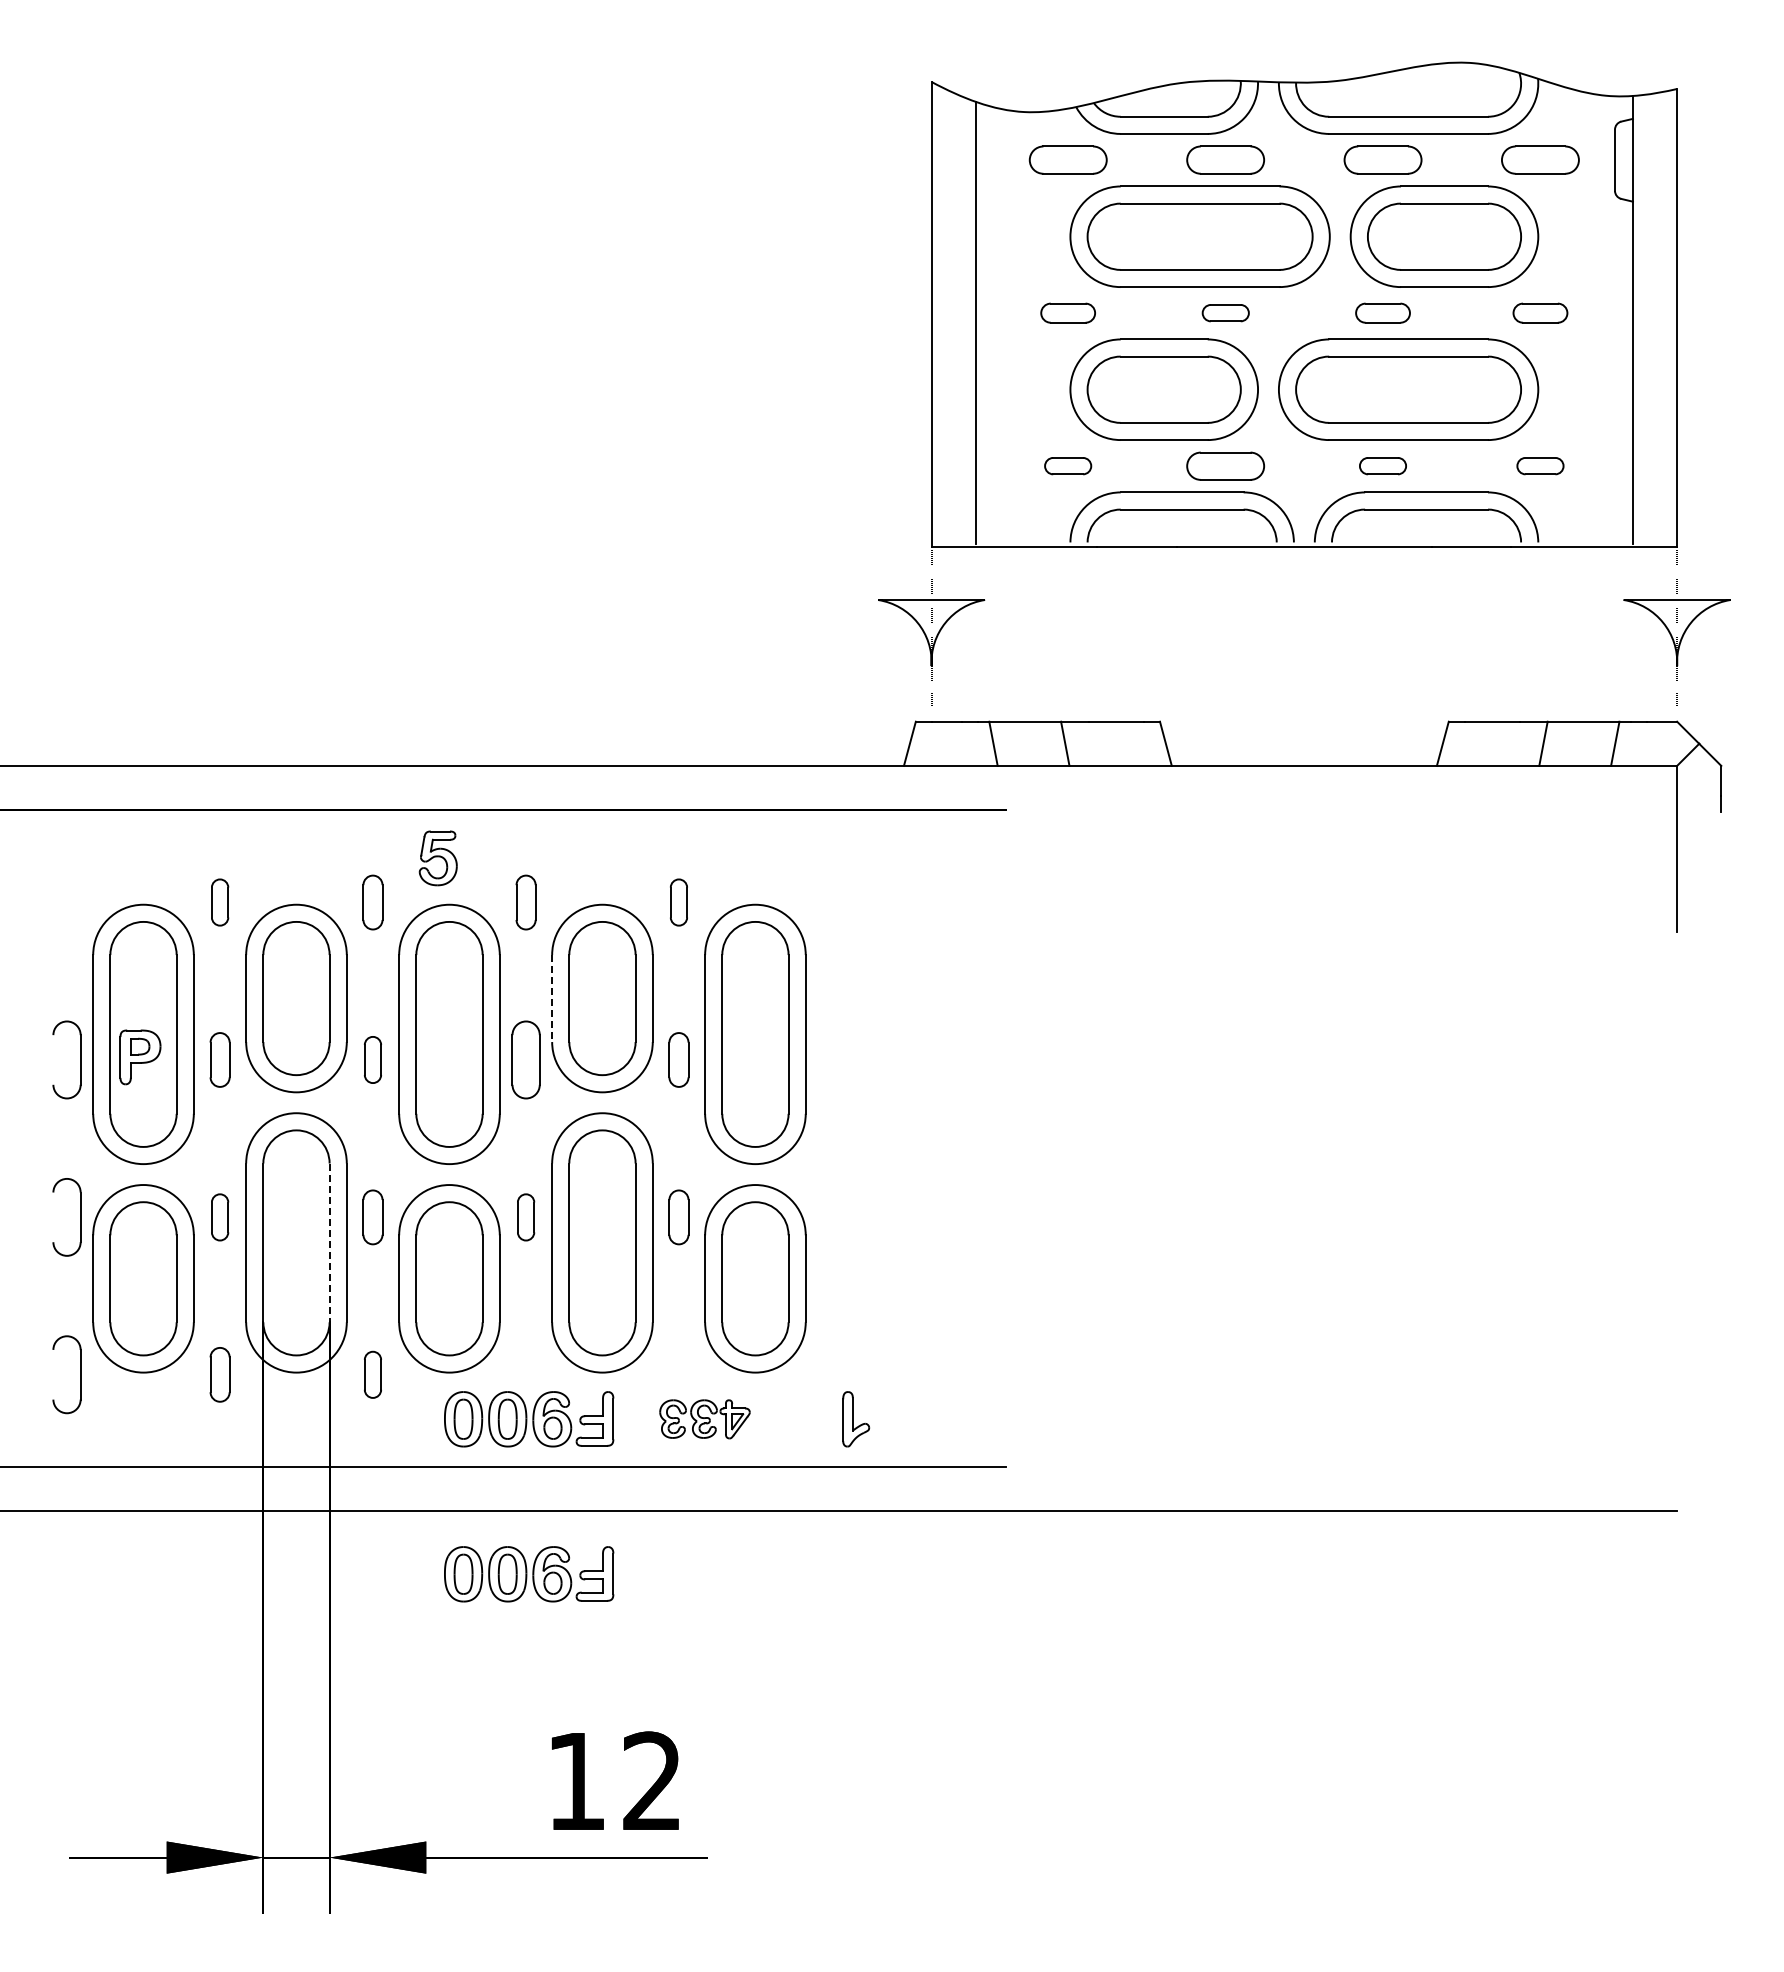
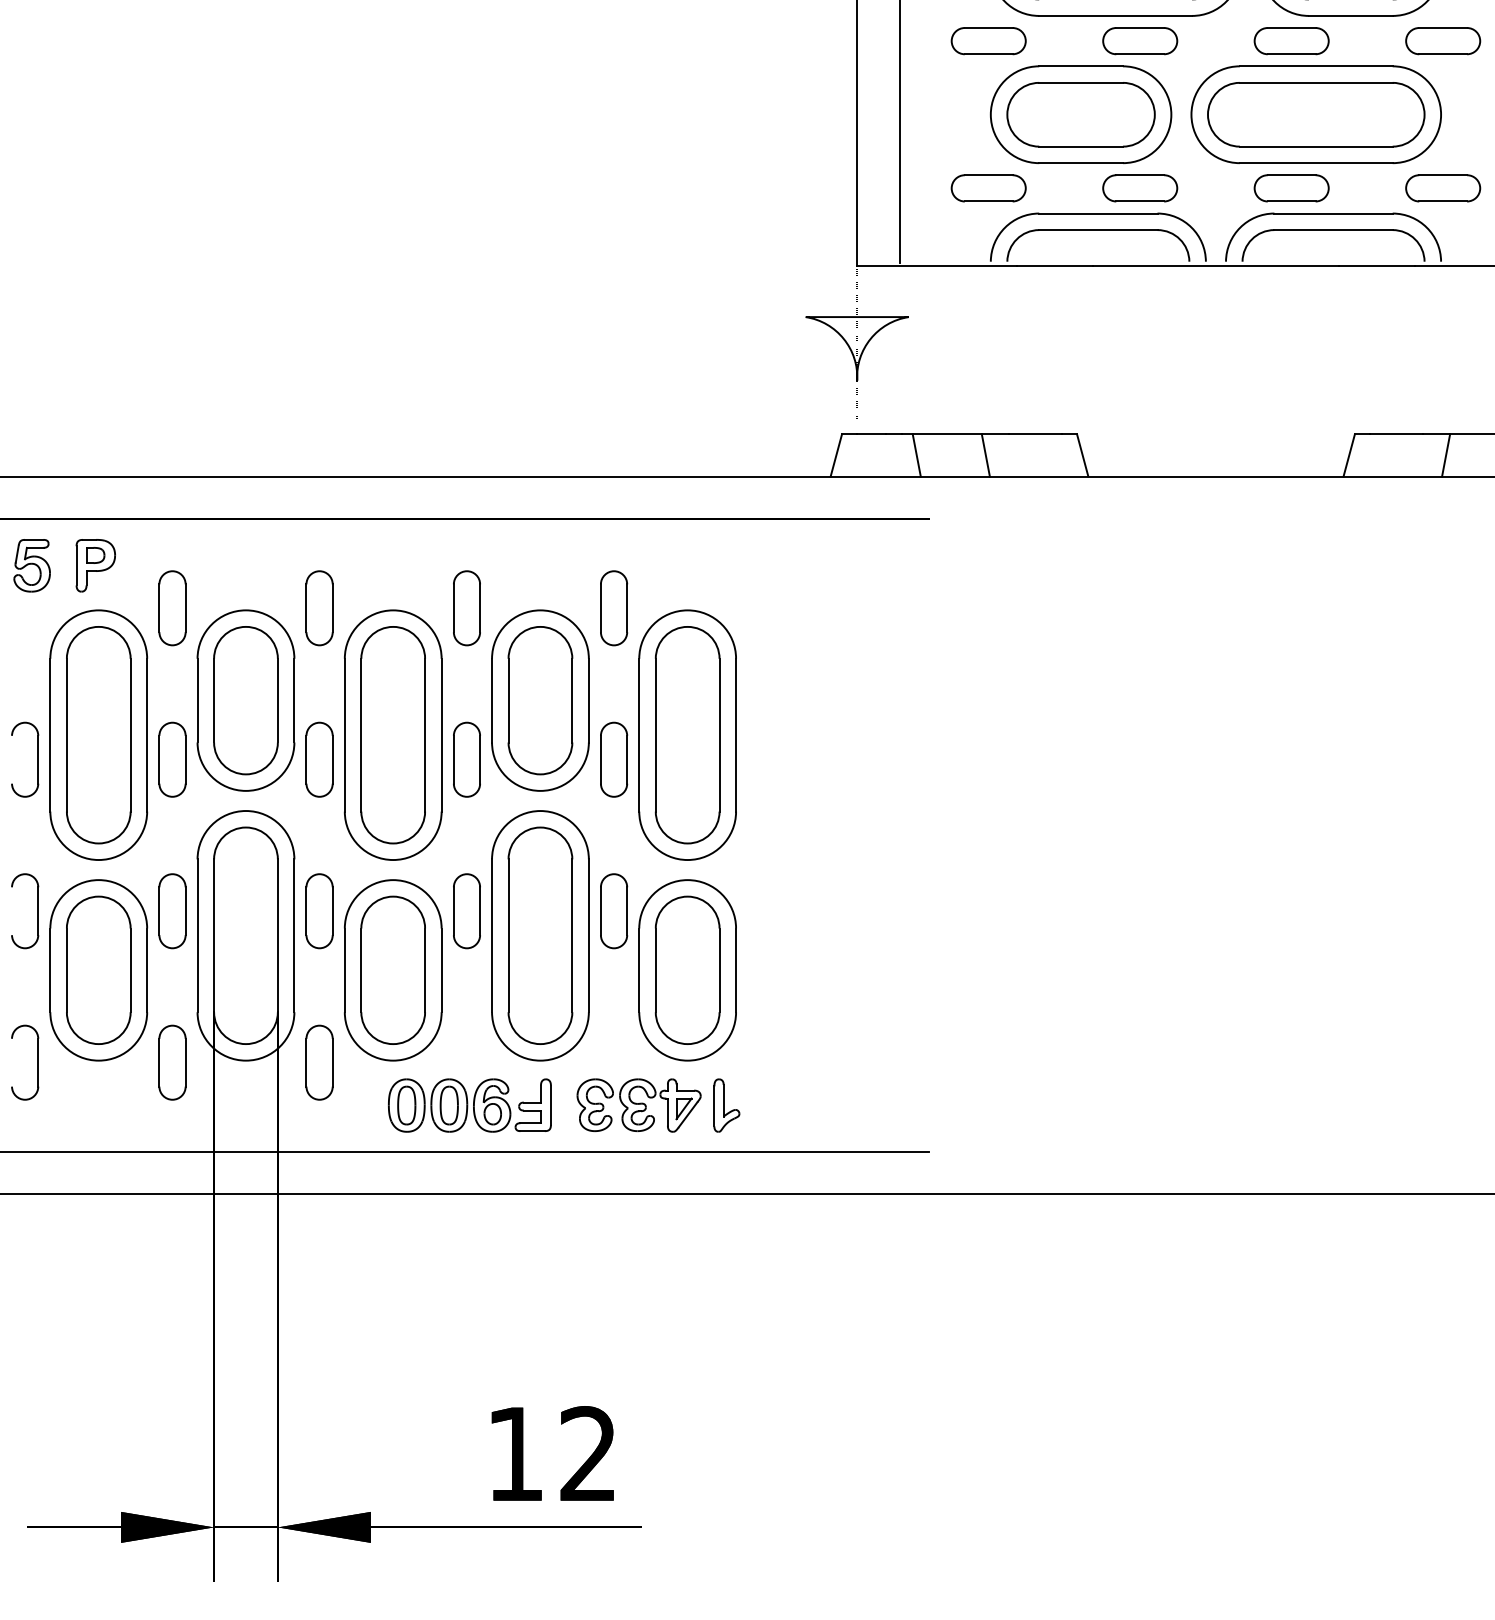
part: (1067, 312) -> (988, 40), size x1.43
part: (1225, 312) -> (1140, 40), size x1.67
part: (1382, 312) -> (1291, 40), size x1.43
part: (1540, 312) -> (1443, 40), size x1.43
part: (1067, 465) -> (988, 187), size x1.67
part: (1382, 465) -> (1291, 187), size x1.67
part: (1540, 465) -> (1443, 187), size x1.67
part: (437, 858) -> (31, 565), moved
part: (219, 902) -> (171, 608), size x1.67
part: (372, 902) -> (319, 608), size x1.43
part: (525, 902) -> (466, 608), size x1.43
part: (678, 902) -> (613, 608), size x1.67
line: (552, 999) -> (492, 701), dashed -> solid
part: (140, 1057) -> (95, 565), moved
part: (219, 1059) -> (171, 759), size x1.43
part: (372, 1059) -> (319, 759), size x1.67
part: (678, 1059) -> (613, 759), size x1.43
part: (219, 1217) -> (171, 911), size x1.67
part: (372, 1217) -> (319, 911), size x1.43
part: (525, 1217) -> (466, 911), size x1.67
part: (678, 1217) -> (613, 911), size x1.43
line: (329, 1243) -> (277, 936), dashed -> solid
part: (219, 1374) -> (171, 1062), size x1.43
part: (372, 1374) -> (319, 1062), size x1.67
part: (704, 1419) -> (638, 1105), size x1.43
part: (856, 1419) -> (727, 1105), moved
part: (529, 1574) -> (470, 1254), removed

